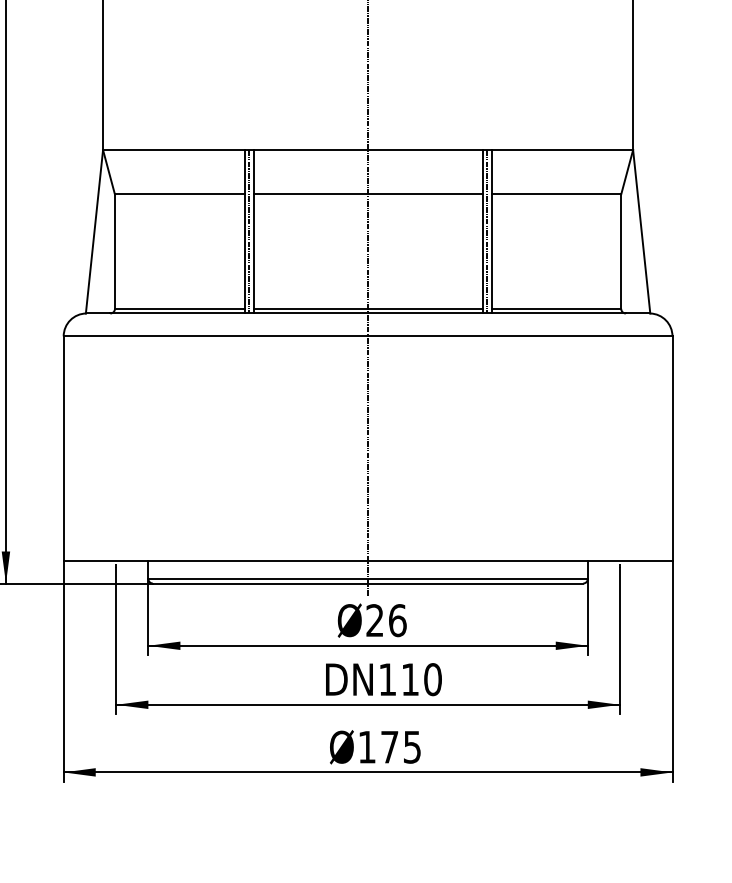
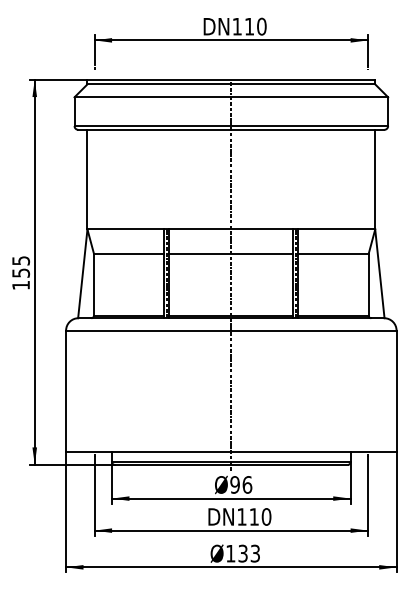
text: (373, 619) -> (234, 484), 26 -> 96
text: (399, 746) -> (248, 553), 175 -> 133

